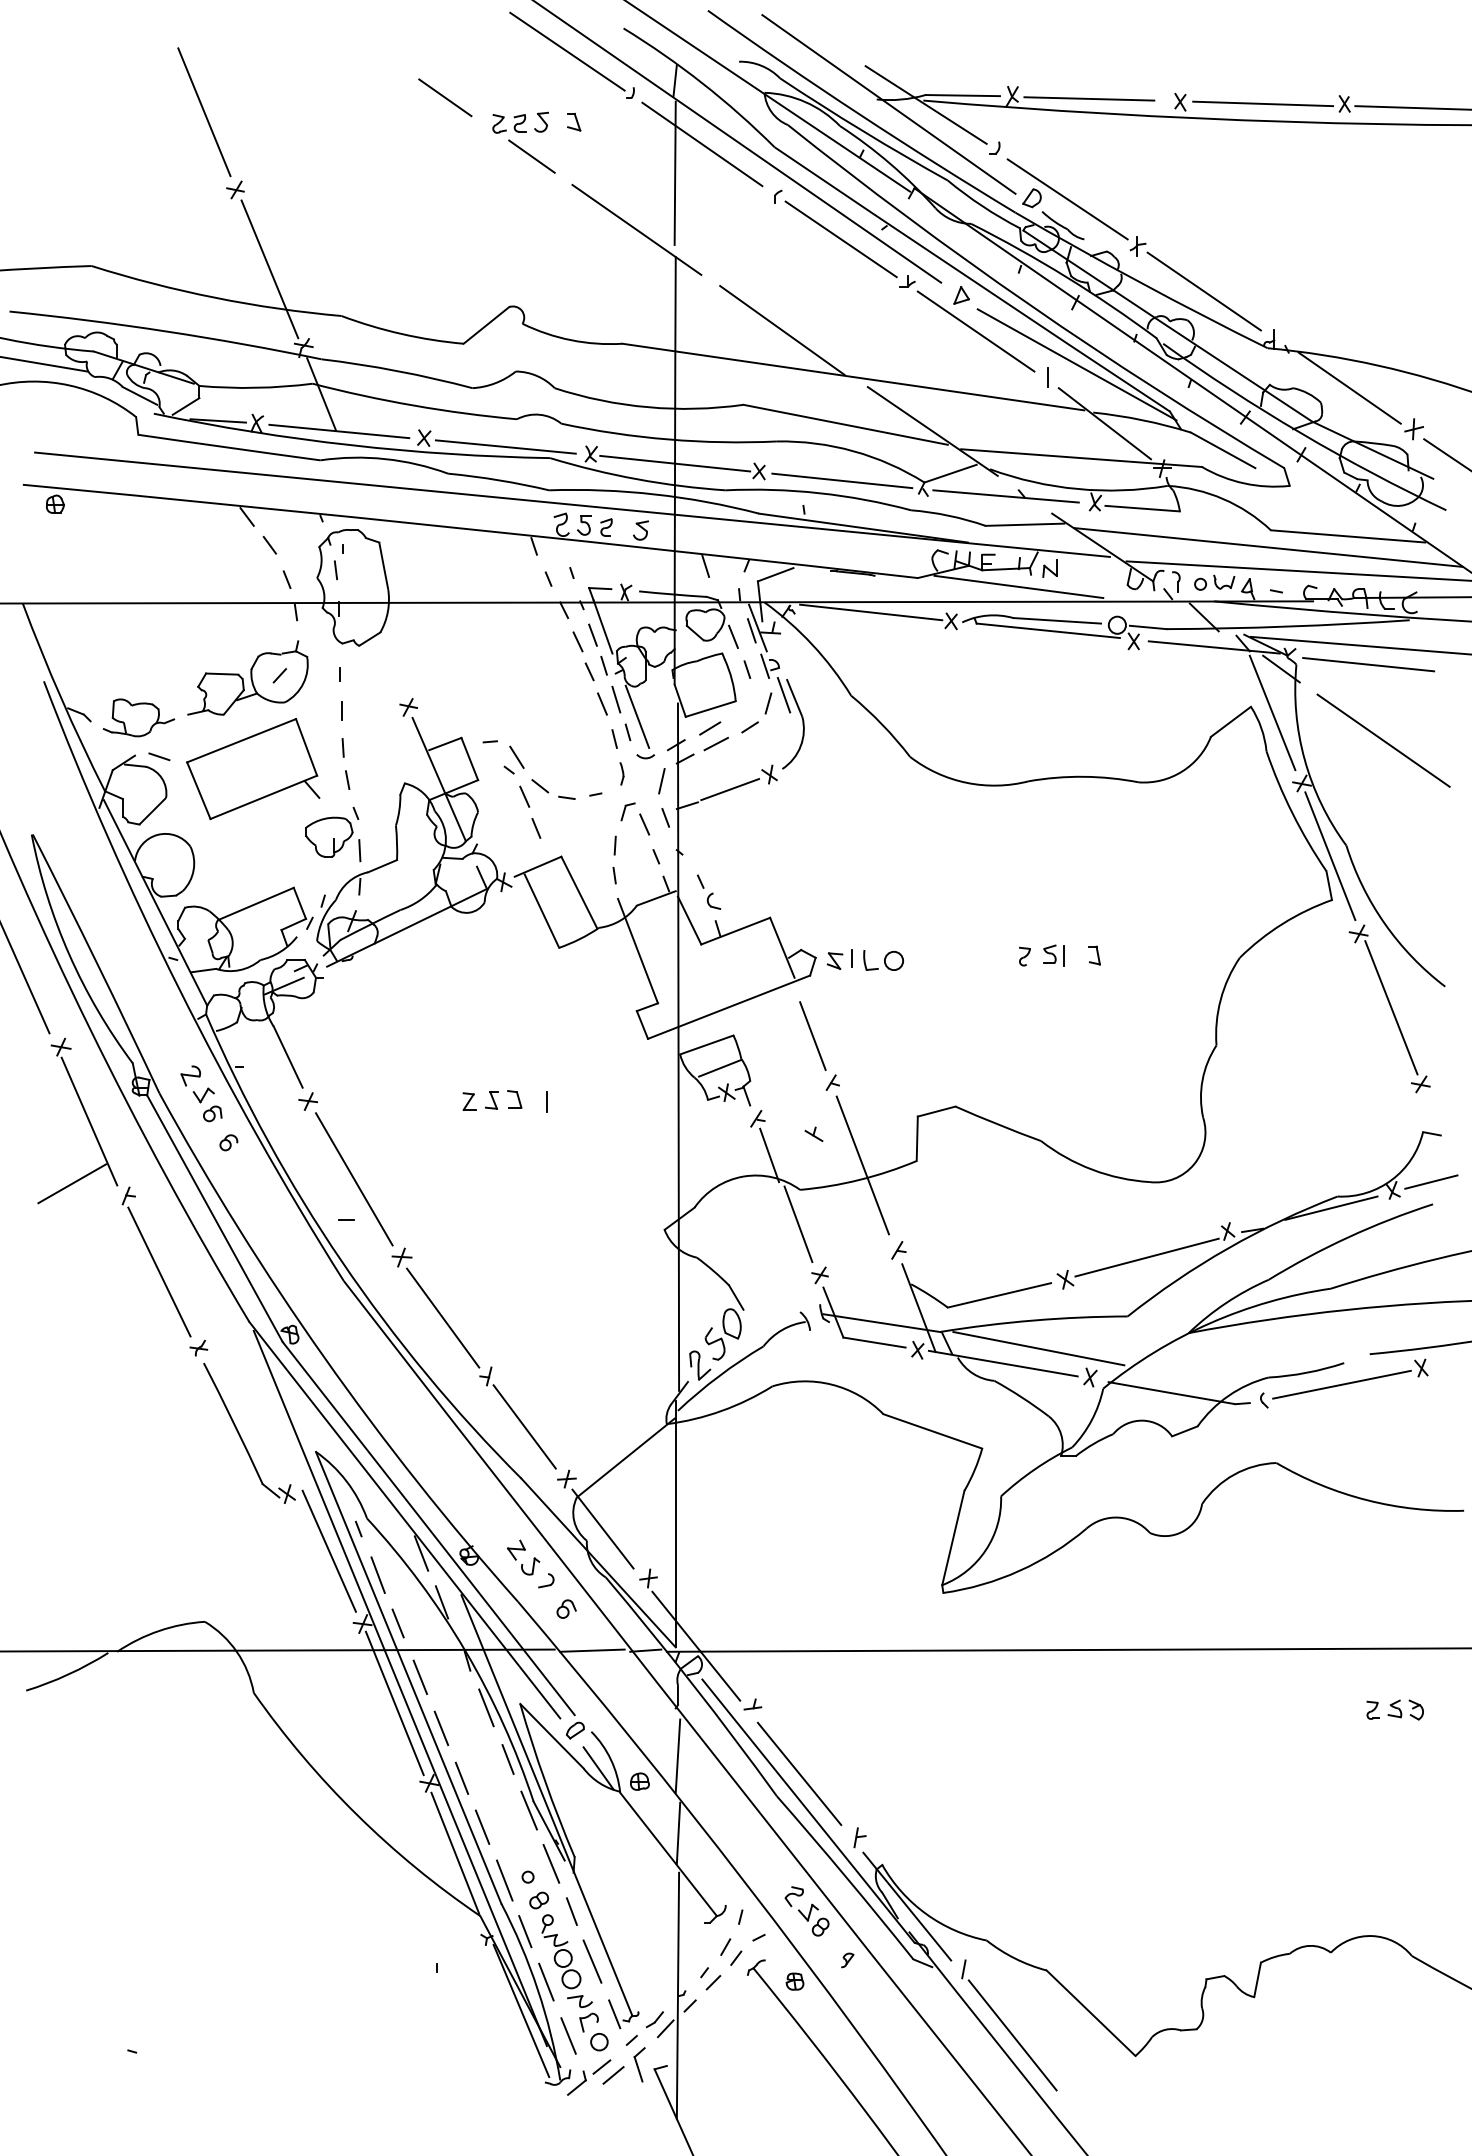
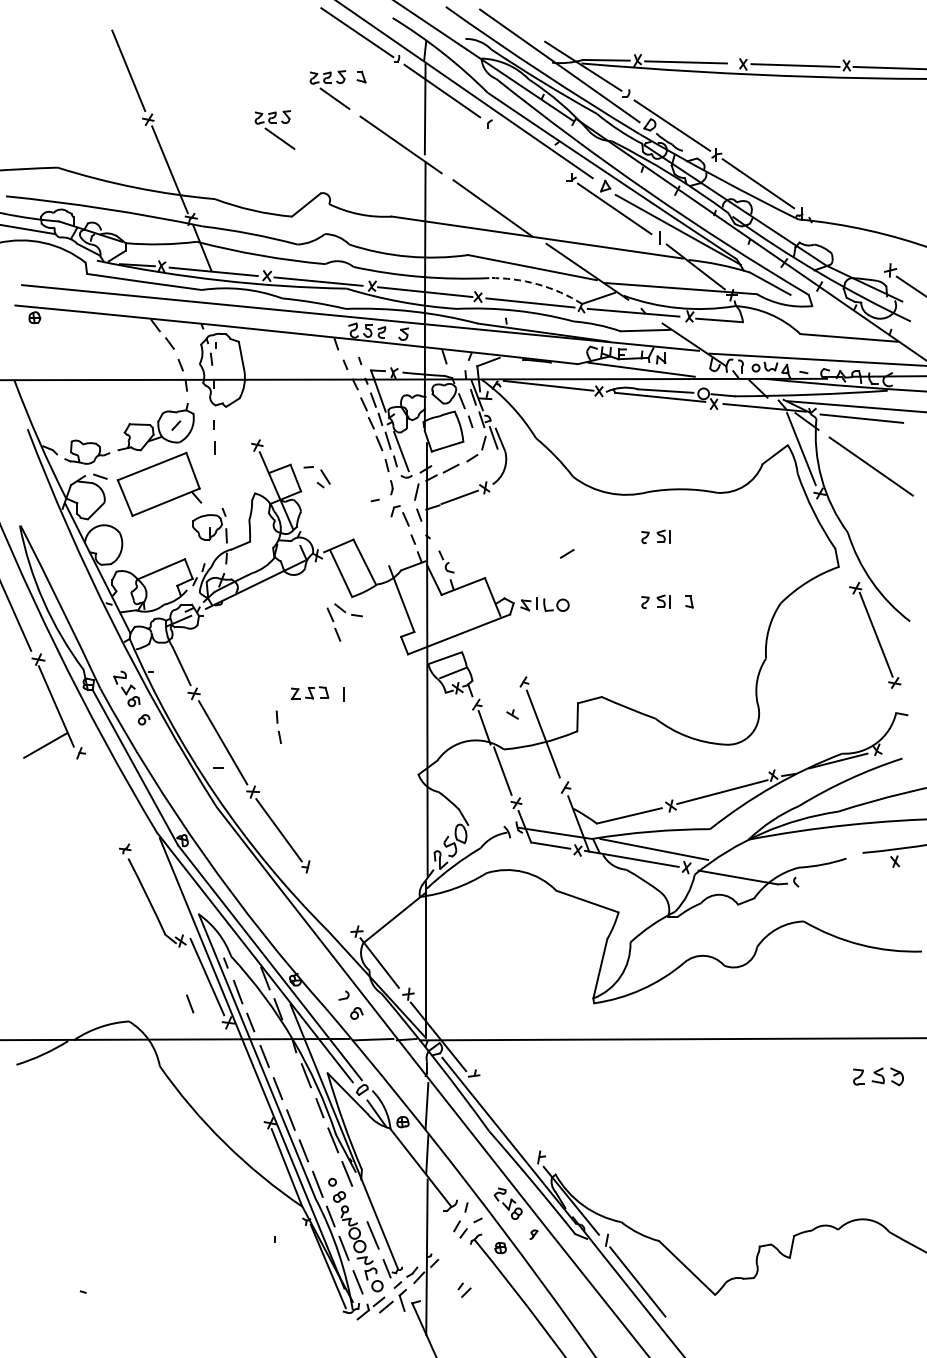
line: (445, 97) -> (280, 61), removed
part: (435, 205) -> (274, 129), added
line: (840, 238) -> (529, 150), removed
line: (1348, 388) -> (849, 244), removed
arc: (853, 451) -> (537, 284), solid -> dashed
line: (1267, 546) -> (798, 344), removed
line: (709, 727) -> (566, 553), moved
part: (345, 762) -> (278, 726), moved
part: (548, 794) -> (345, 613), moved
part: (1040, 851) -> (655, 536), added
line: (1329, 856) -> (837, 539), removed
part: (613, 859) -> (386, 541), removed
line: (812, 1035) -> (511, 652), removed
line: (1429, 1182) -> (900, 744), removed
line: (158, 1270) -> (99, 800), removed
line: (1340, 1383) -> (844, 871), removed
line: (524, 1426) -> (330, 898), removed
part: (523, 1556) -> (329, 980), removed
line: (394, 1702) -> (248, 1072), removed
part: (1394, 1710) -> (878, 1077), size x1.4
line: (799, 1774) -> (503, 1117), removed
line: (572, 1910) -> (190, 1003), moved
part: (710, 1977) -> (464, 1289), moved

